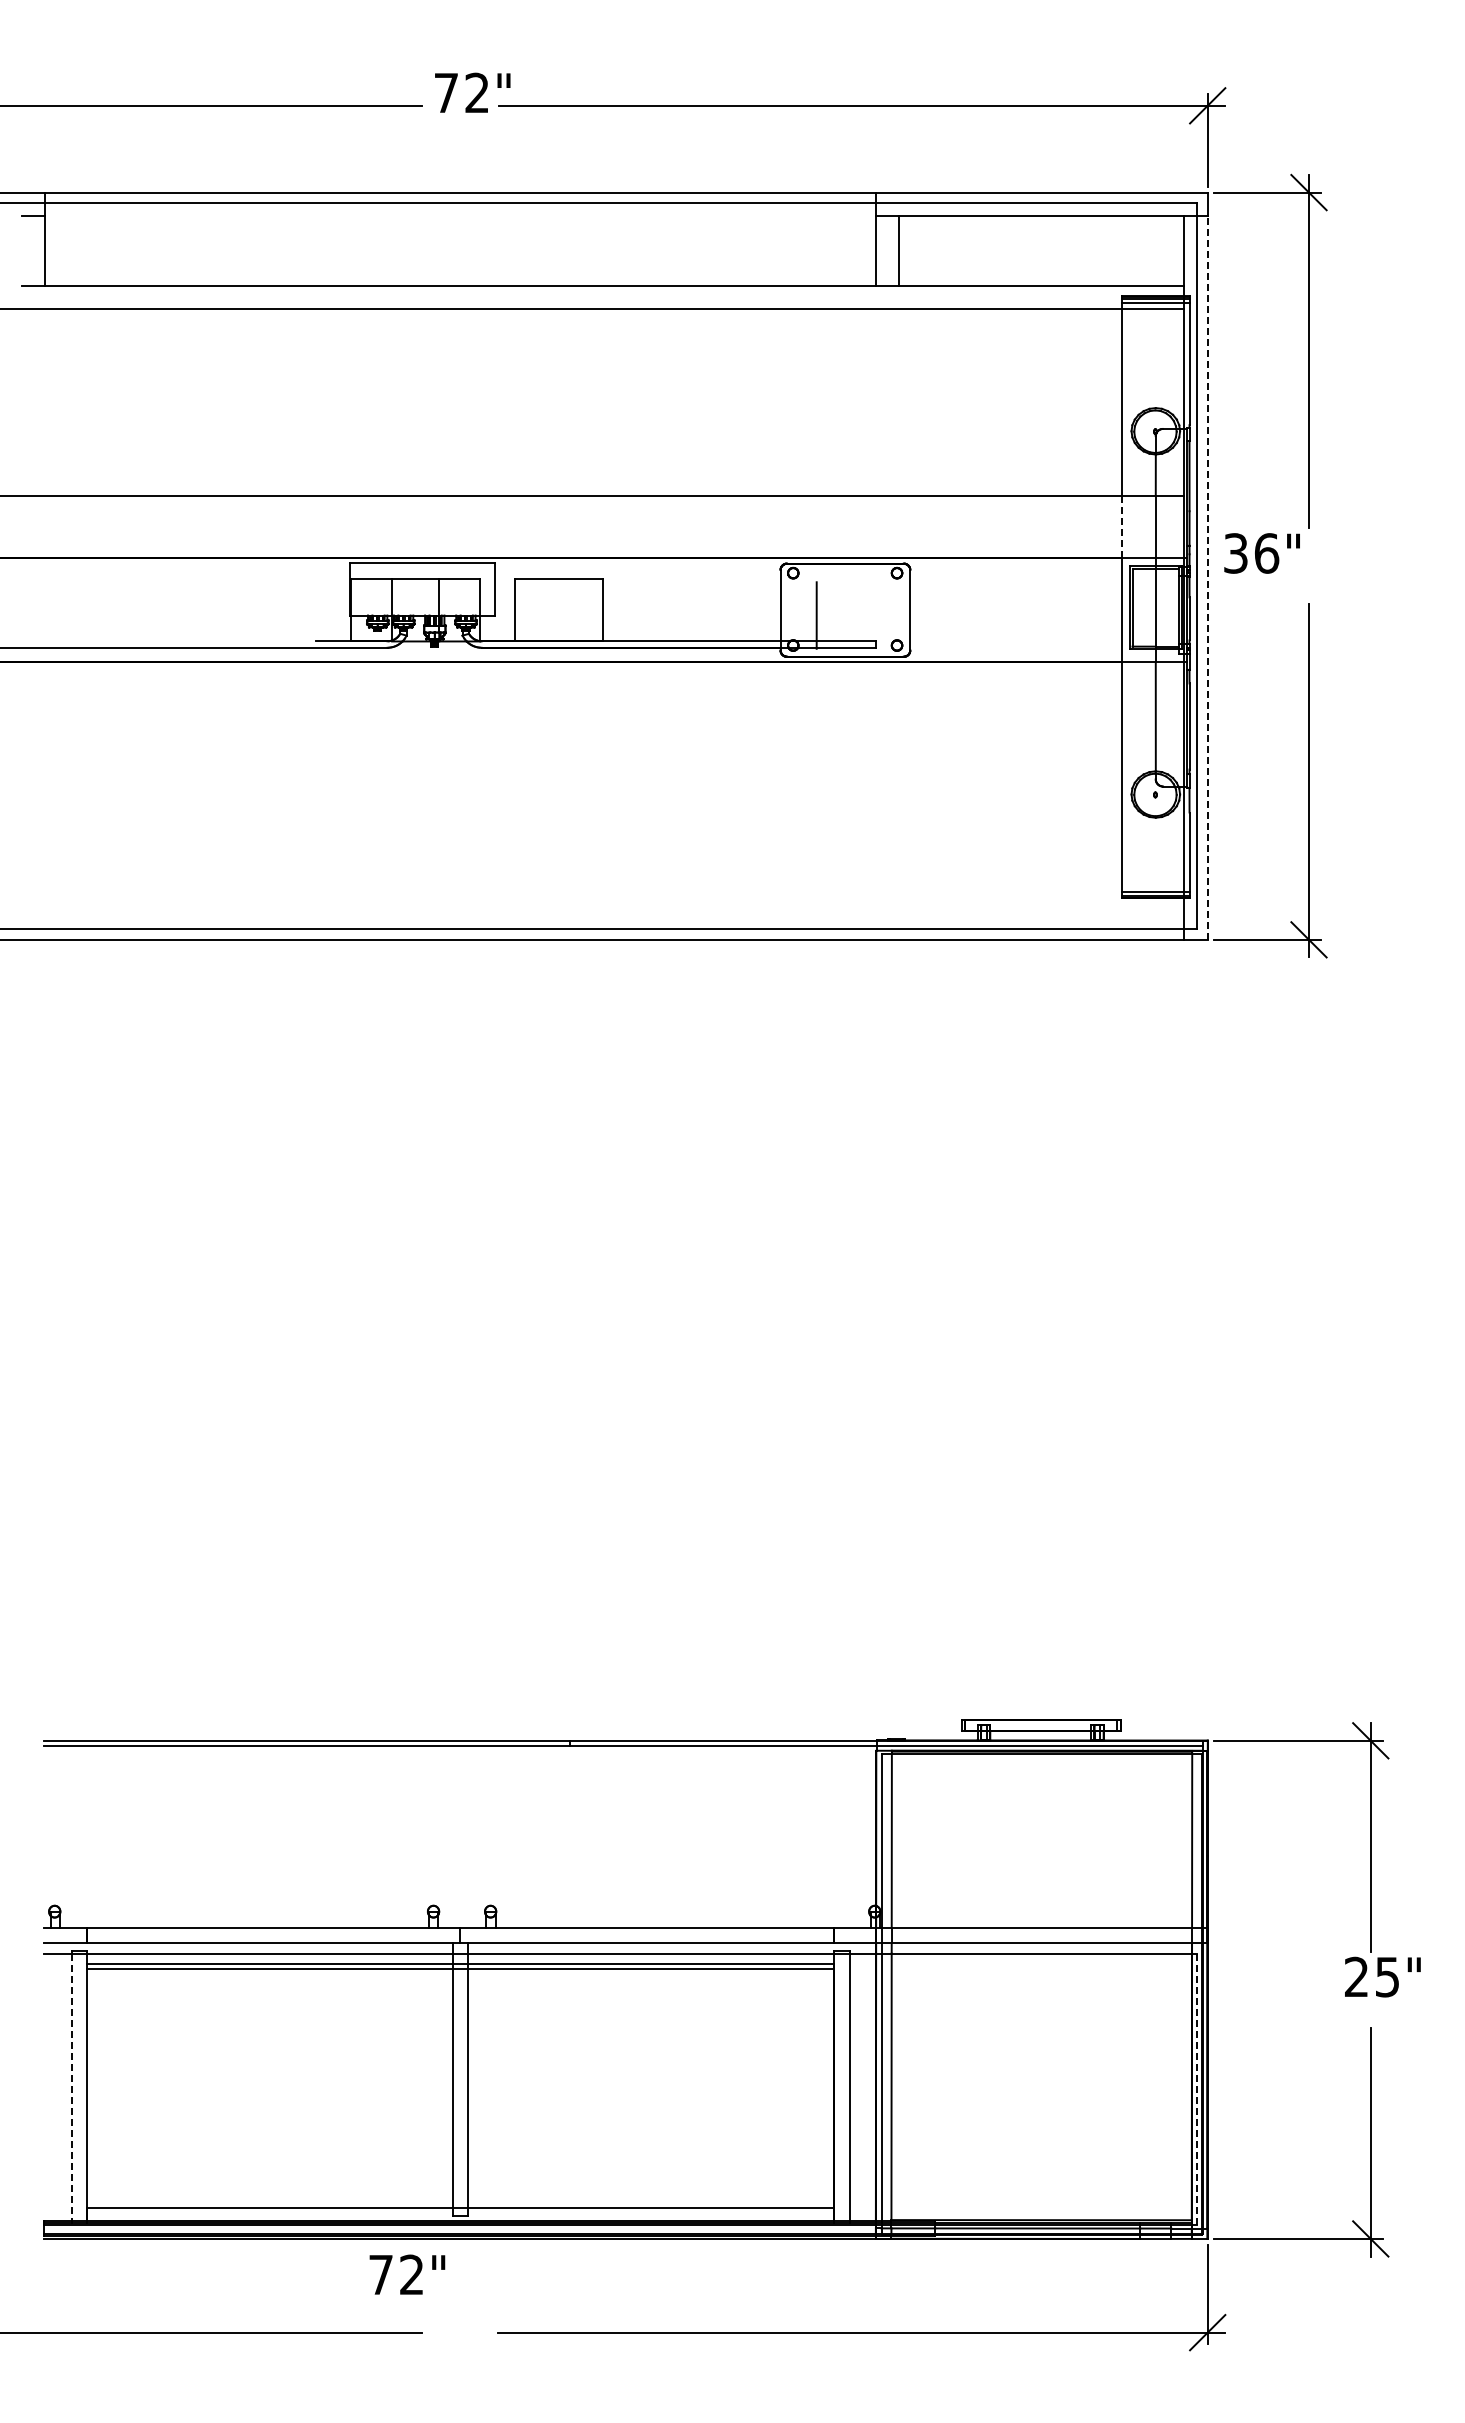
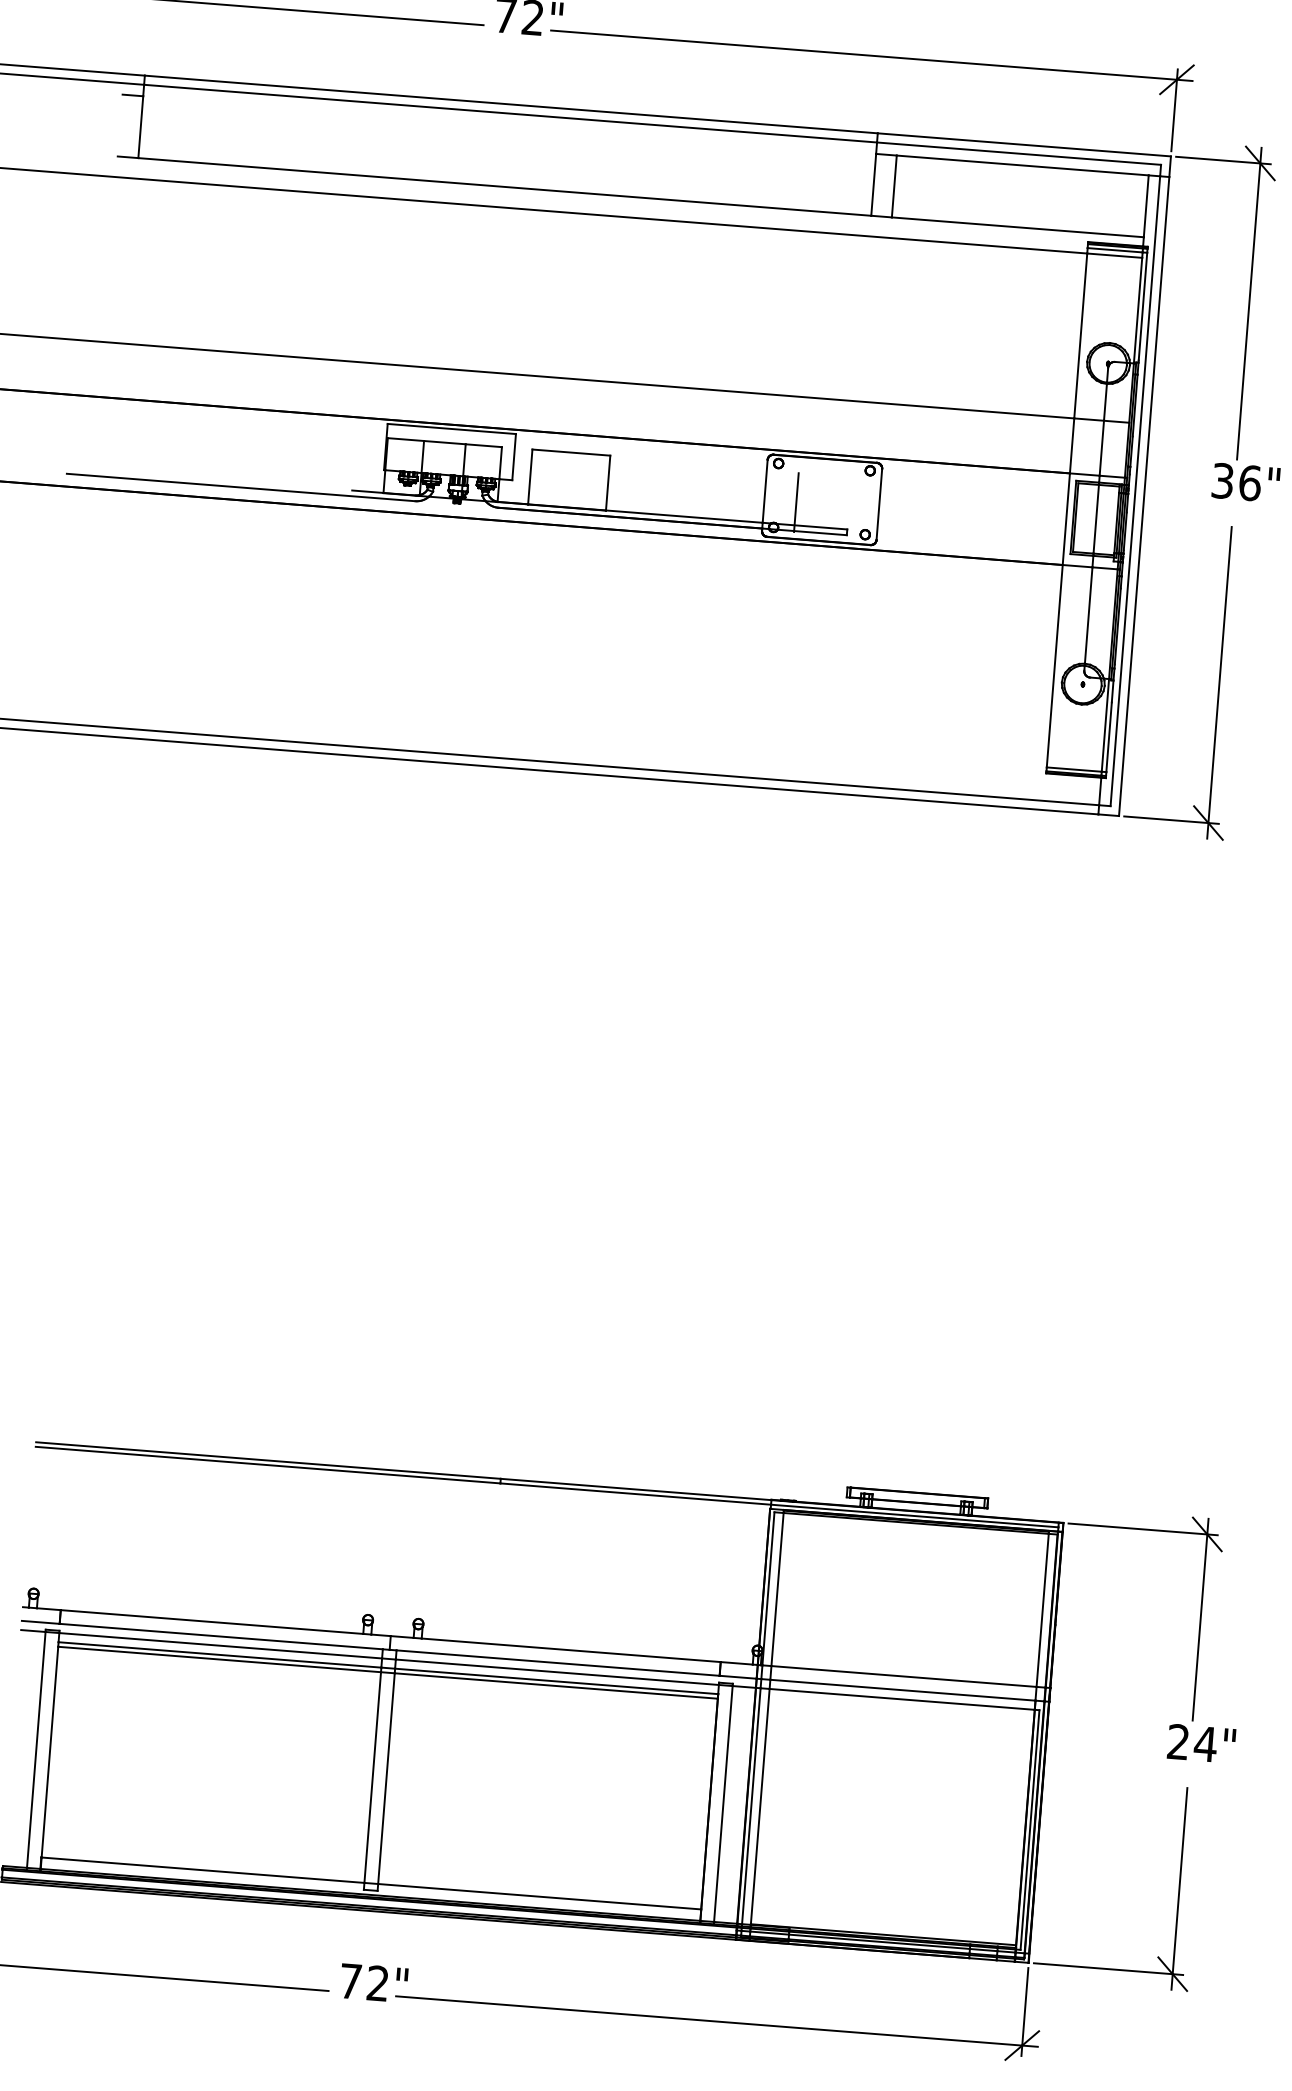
line: (1122, 526) -> (1072, 445), dashed -> solid
text: (1261, 553) -> (1245, 482), moved
line: (1207, 577) -> (1144, 496), dashed -> solid
text: (1387, 1977) -> (1205, 1744), 25" -> 24"
line: (71, 2087) -> (36, 1750), dashed -> solid
line: (1197, 2089) -> (1030, 1830), dashed -> solid
text: (407, 2274) -> (374, 1982), moved

